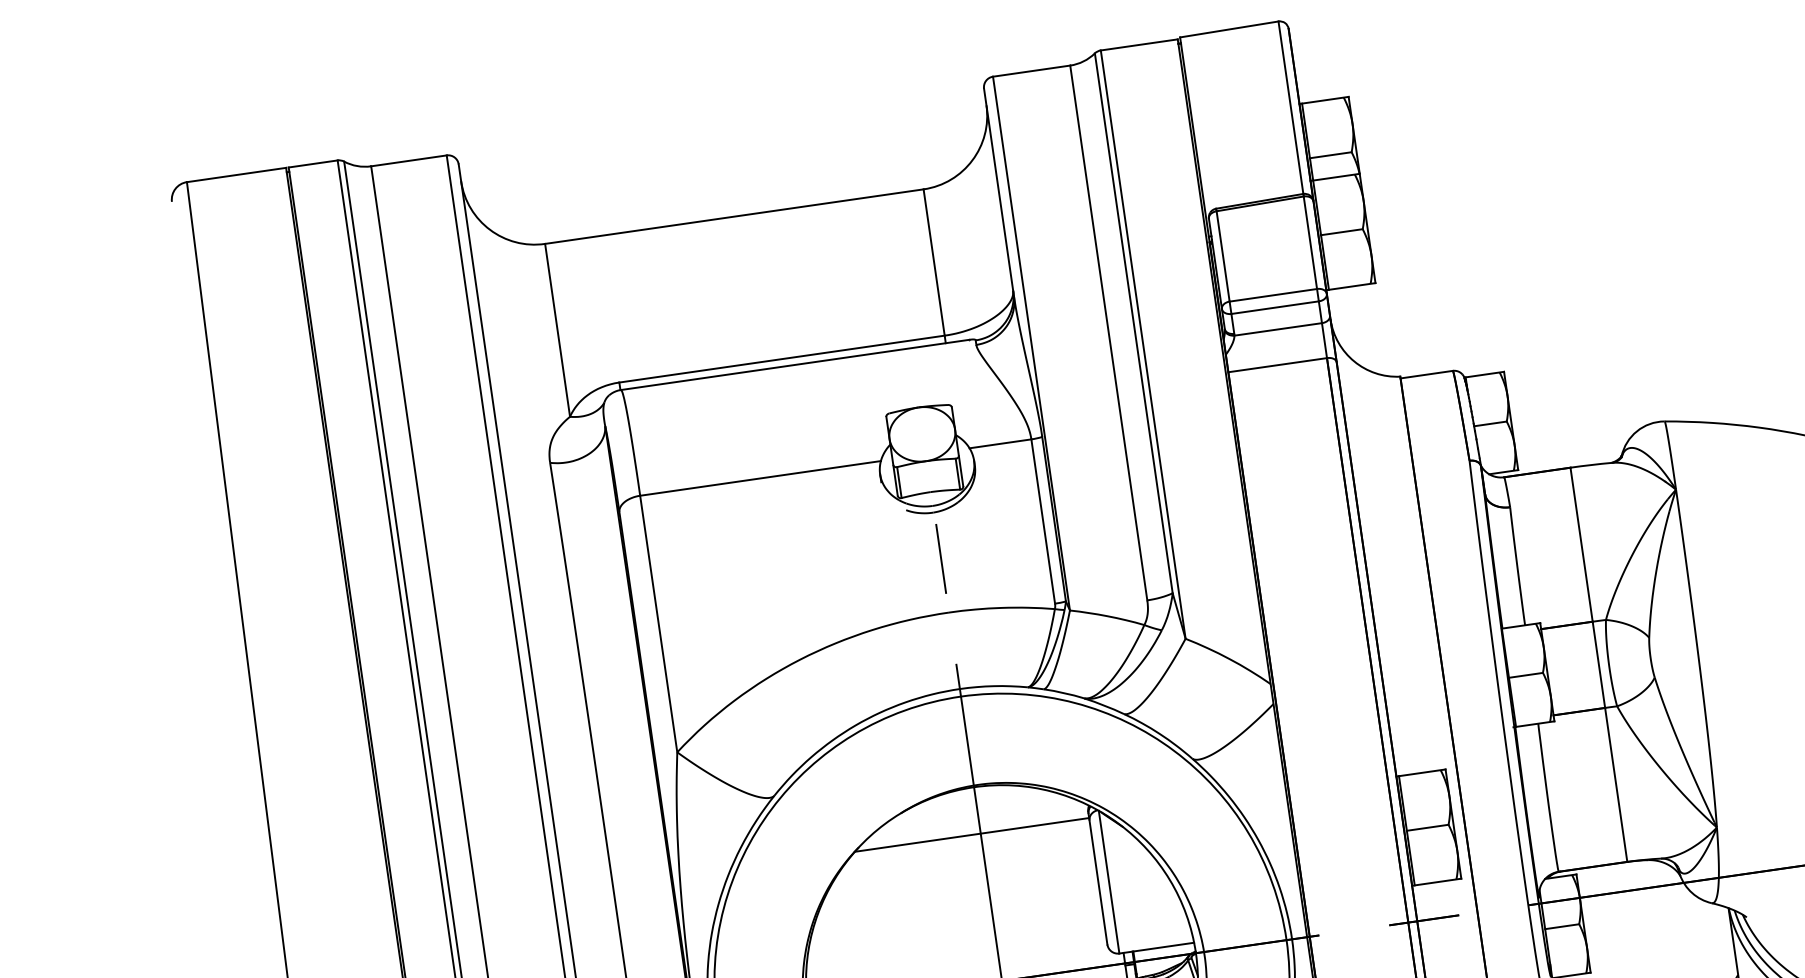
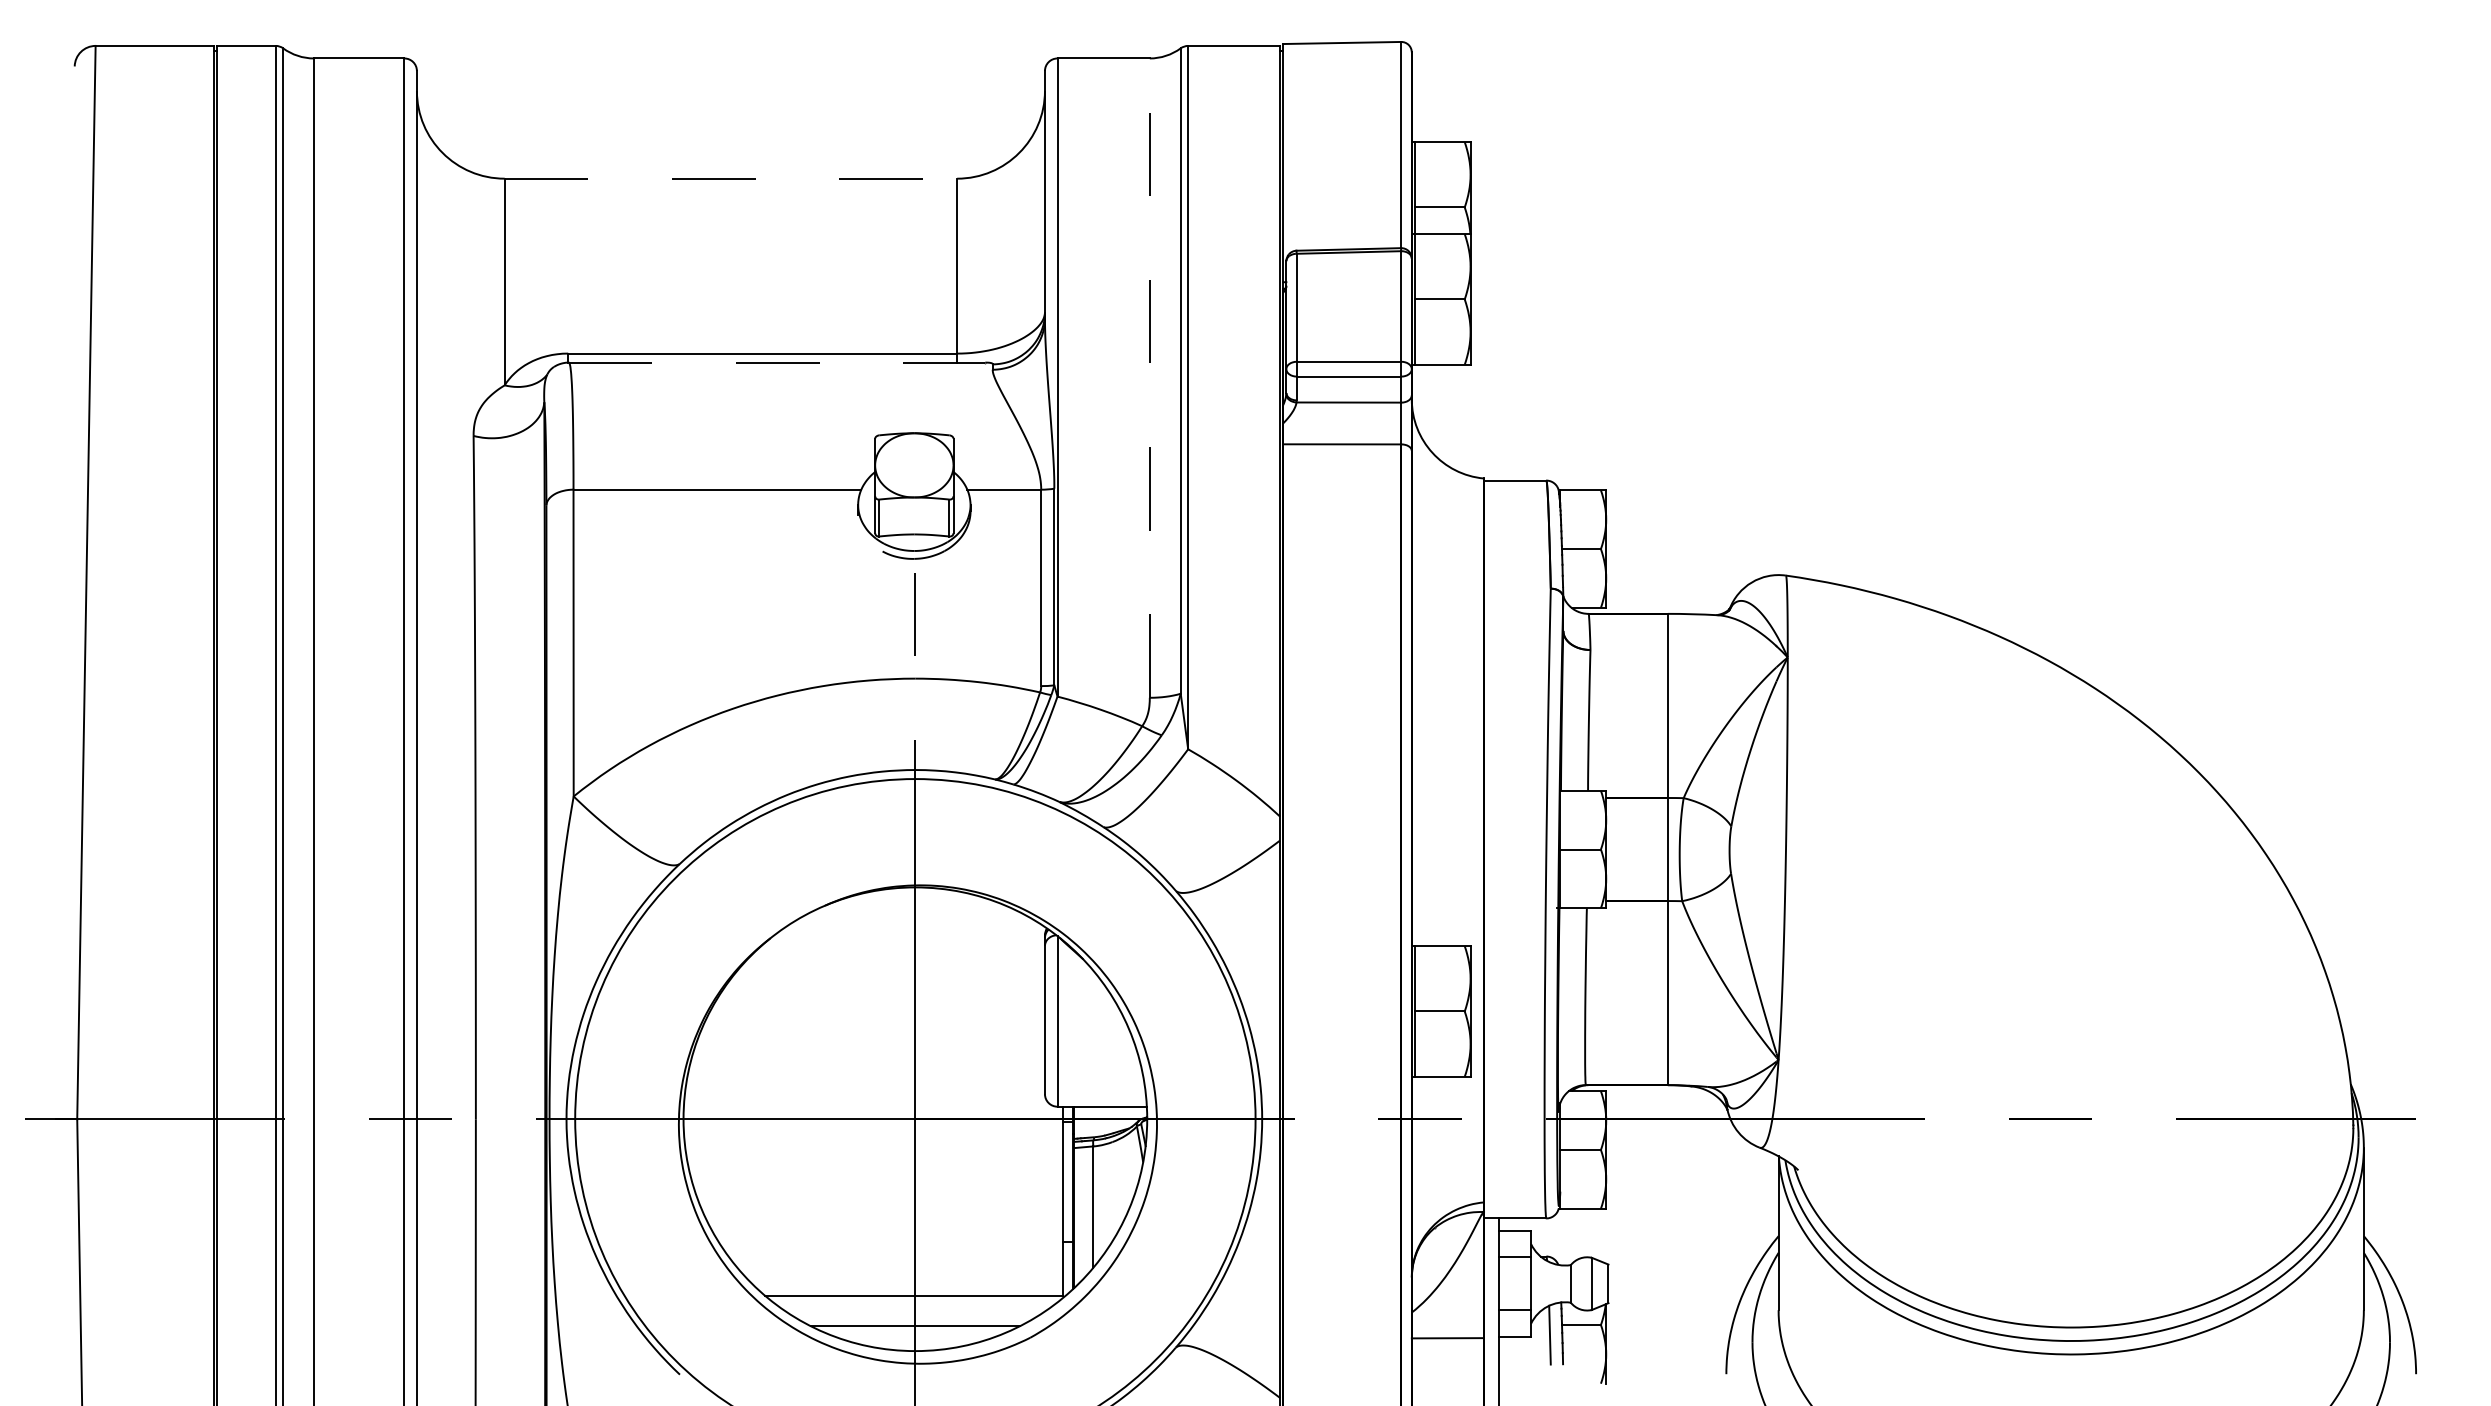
line: (734, 216) -> (731, 178), solid -> dashed
line: (1108, 333) -> (1149, 378), solid -> dashed
line: (795, 364) -> (777, 362), solid -> dashed
line: (971, 834) -> (904, 942), removed

